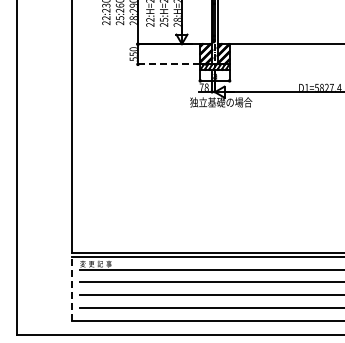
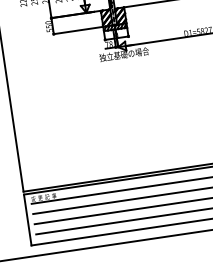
line: (168, 64) -> (78, 30), dashed -> solid
line: (71, 288) -> (27, 219), dashed -> solid

